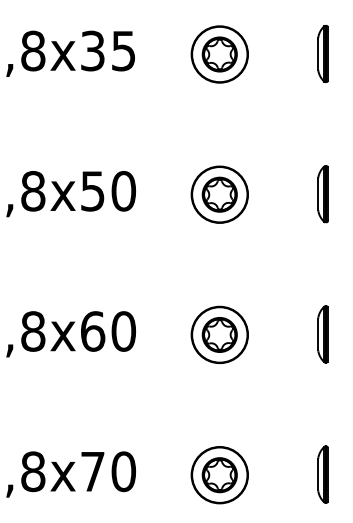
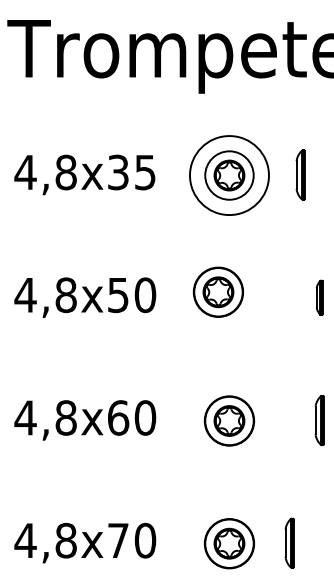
part: (322, 53) -> (300, 174), moved
circle: (219, 54) -> (229, 175), size x1.6
part: (219, 193) -> (218, 291), moved
part: (322, 193) -> (319, 297), size x0.7
part: (322, 473) -> (289, 542), moved

